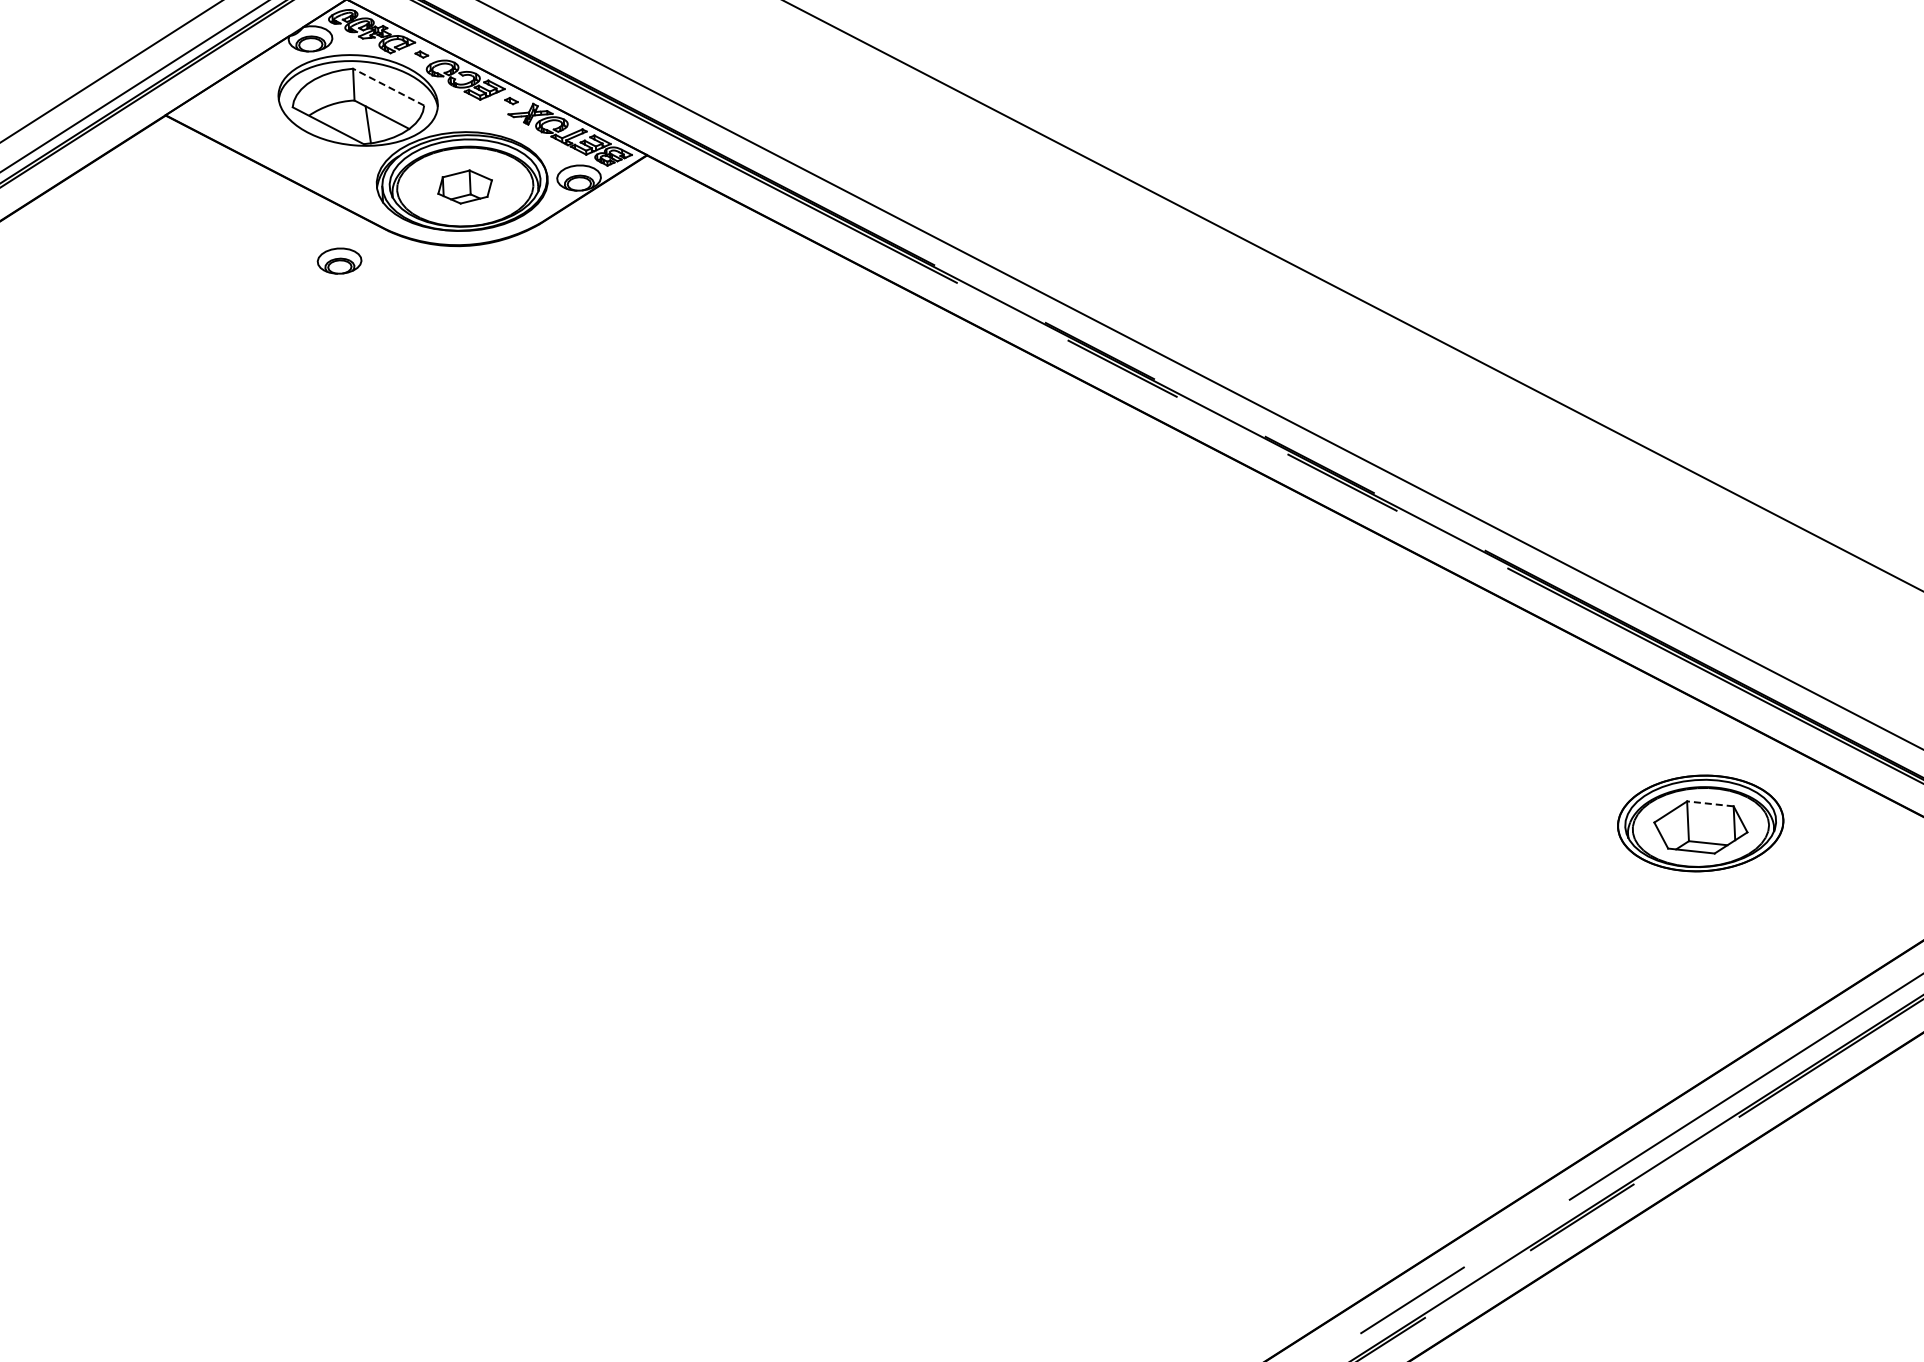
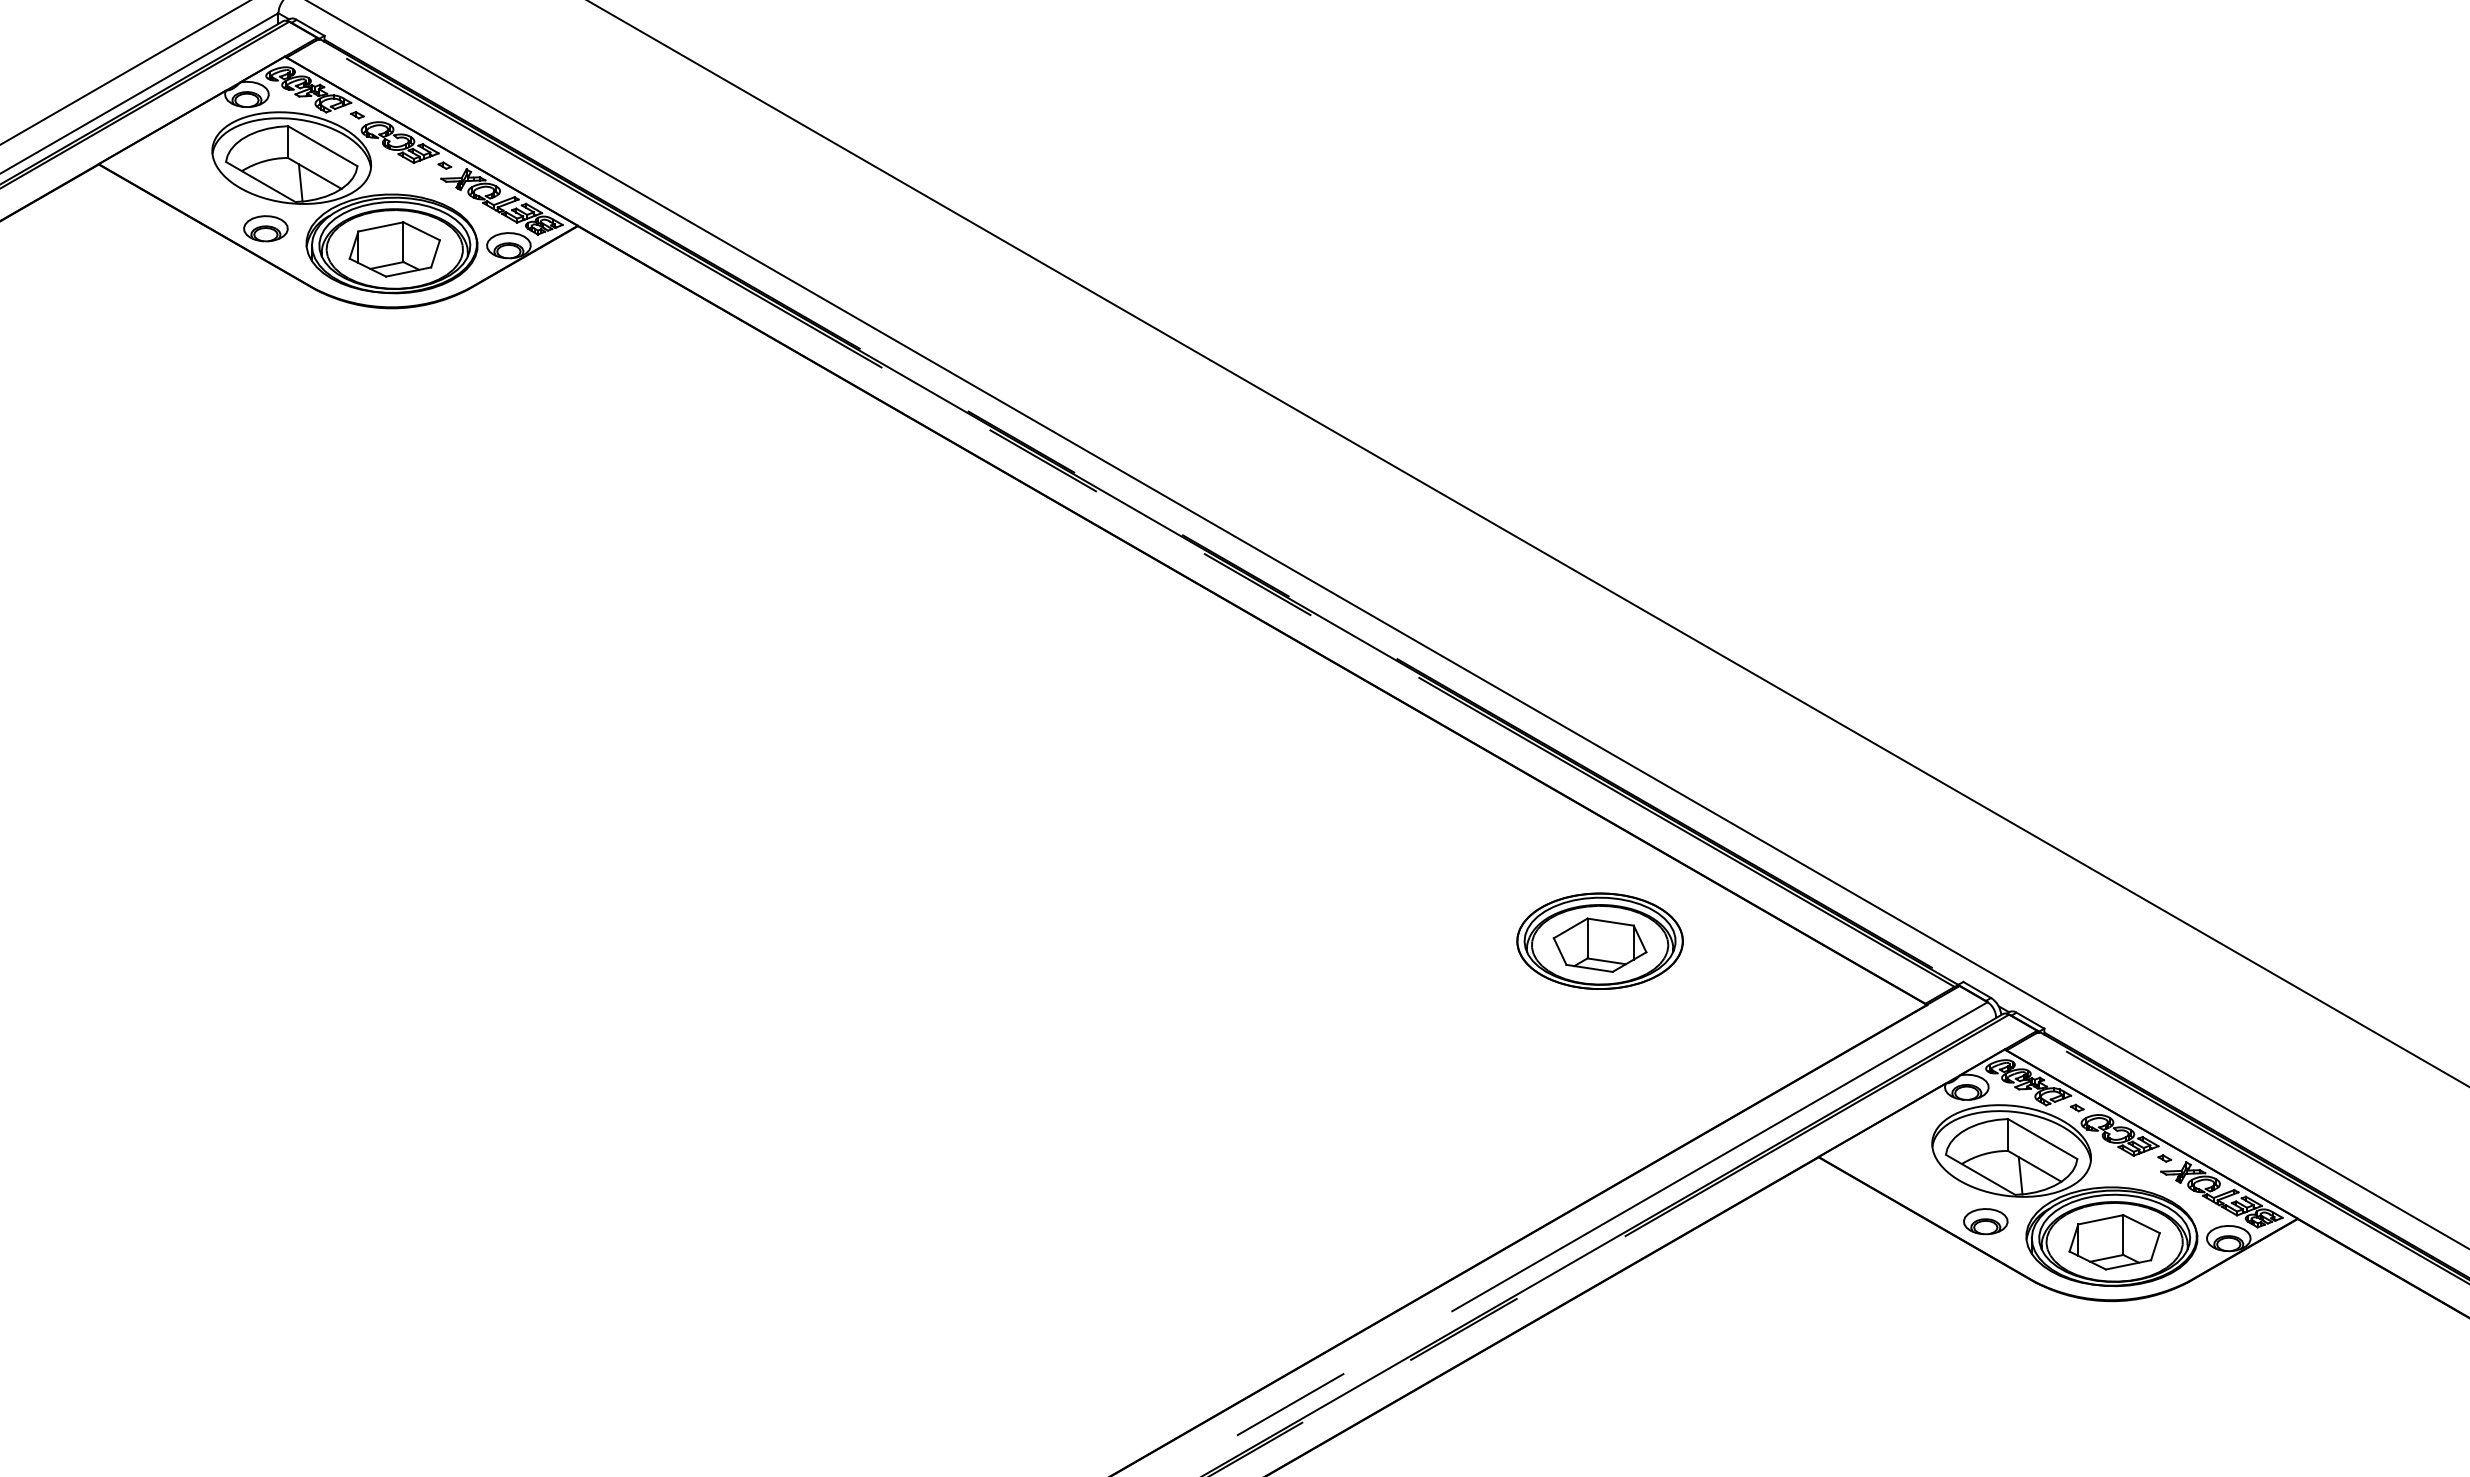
line: (388, 86) -> (322, 145), dashed -> solid
part: (464, 187) -> (394, 249), size x1.67
part: (339, 260) -> (265, 228), moved
line: (1710, 804) -> (1610, 922), dashed -> solid

